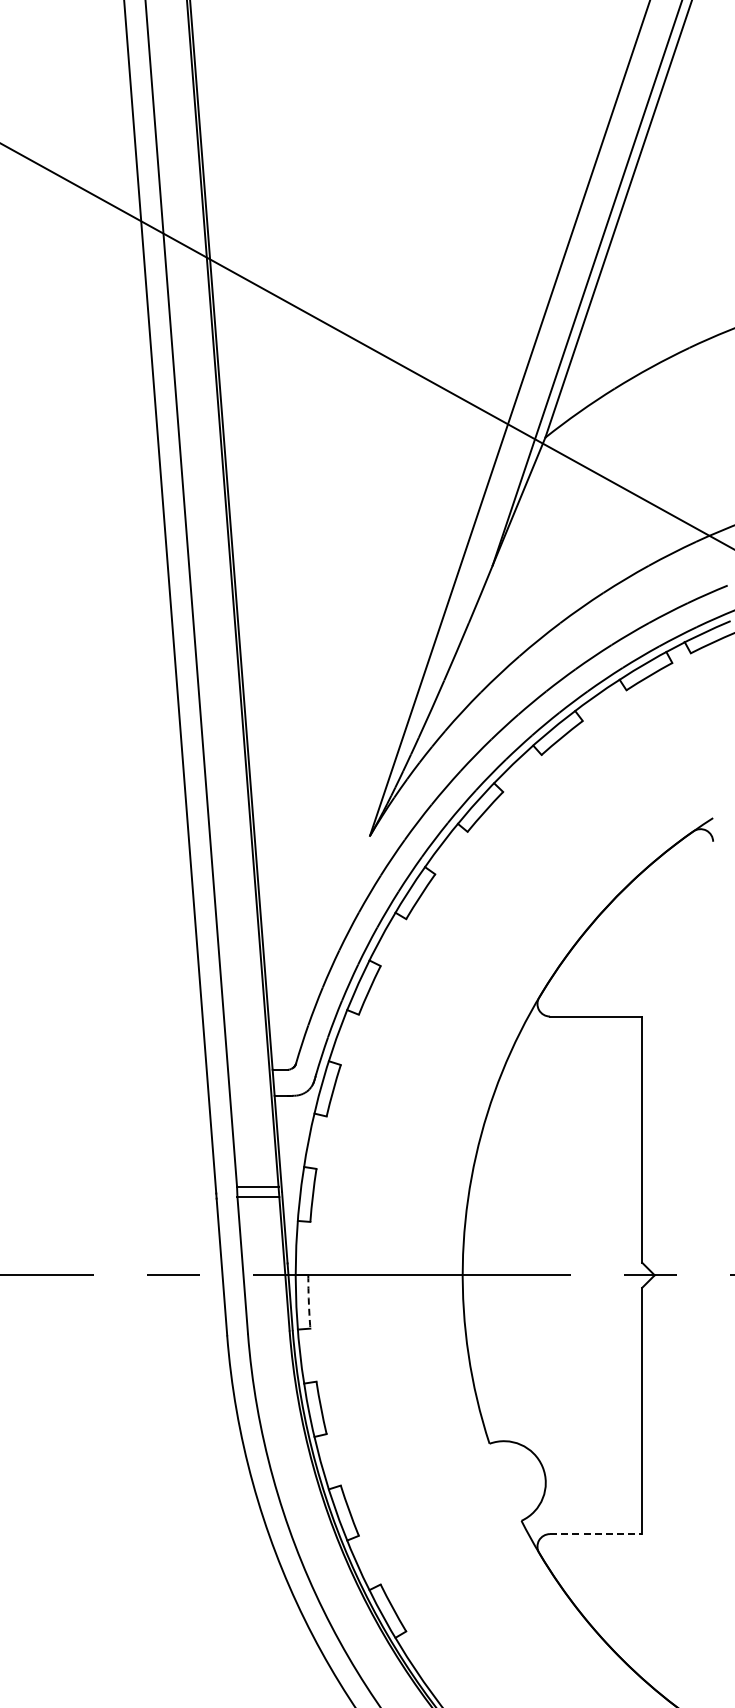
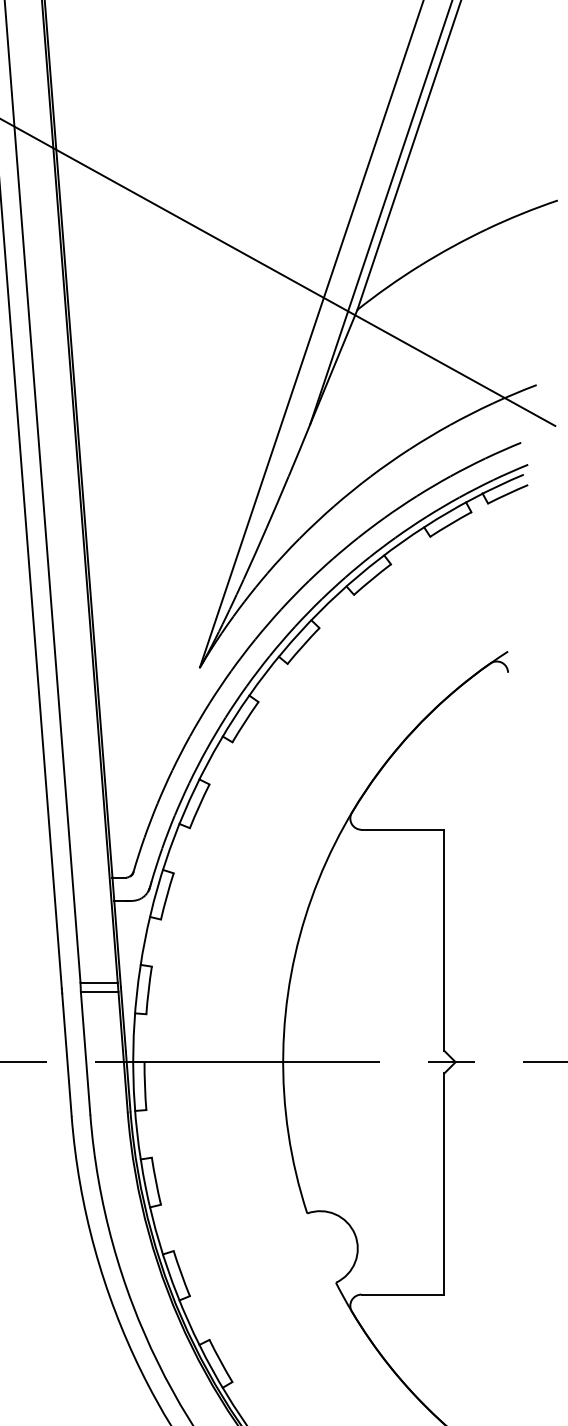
arc: (308, 1302) -> (144, 1086), dashed -> solid
line: (596, 1534) -> (403, 1294), dashed -> solid

